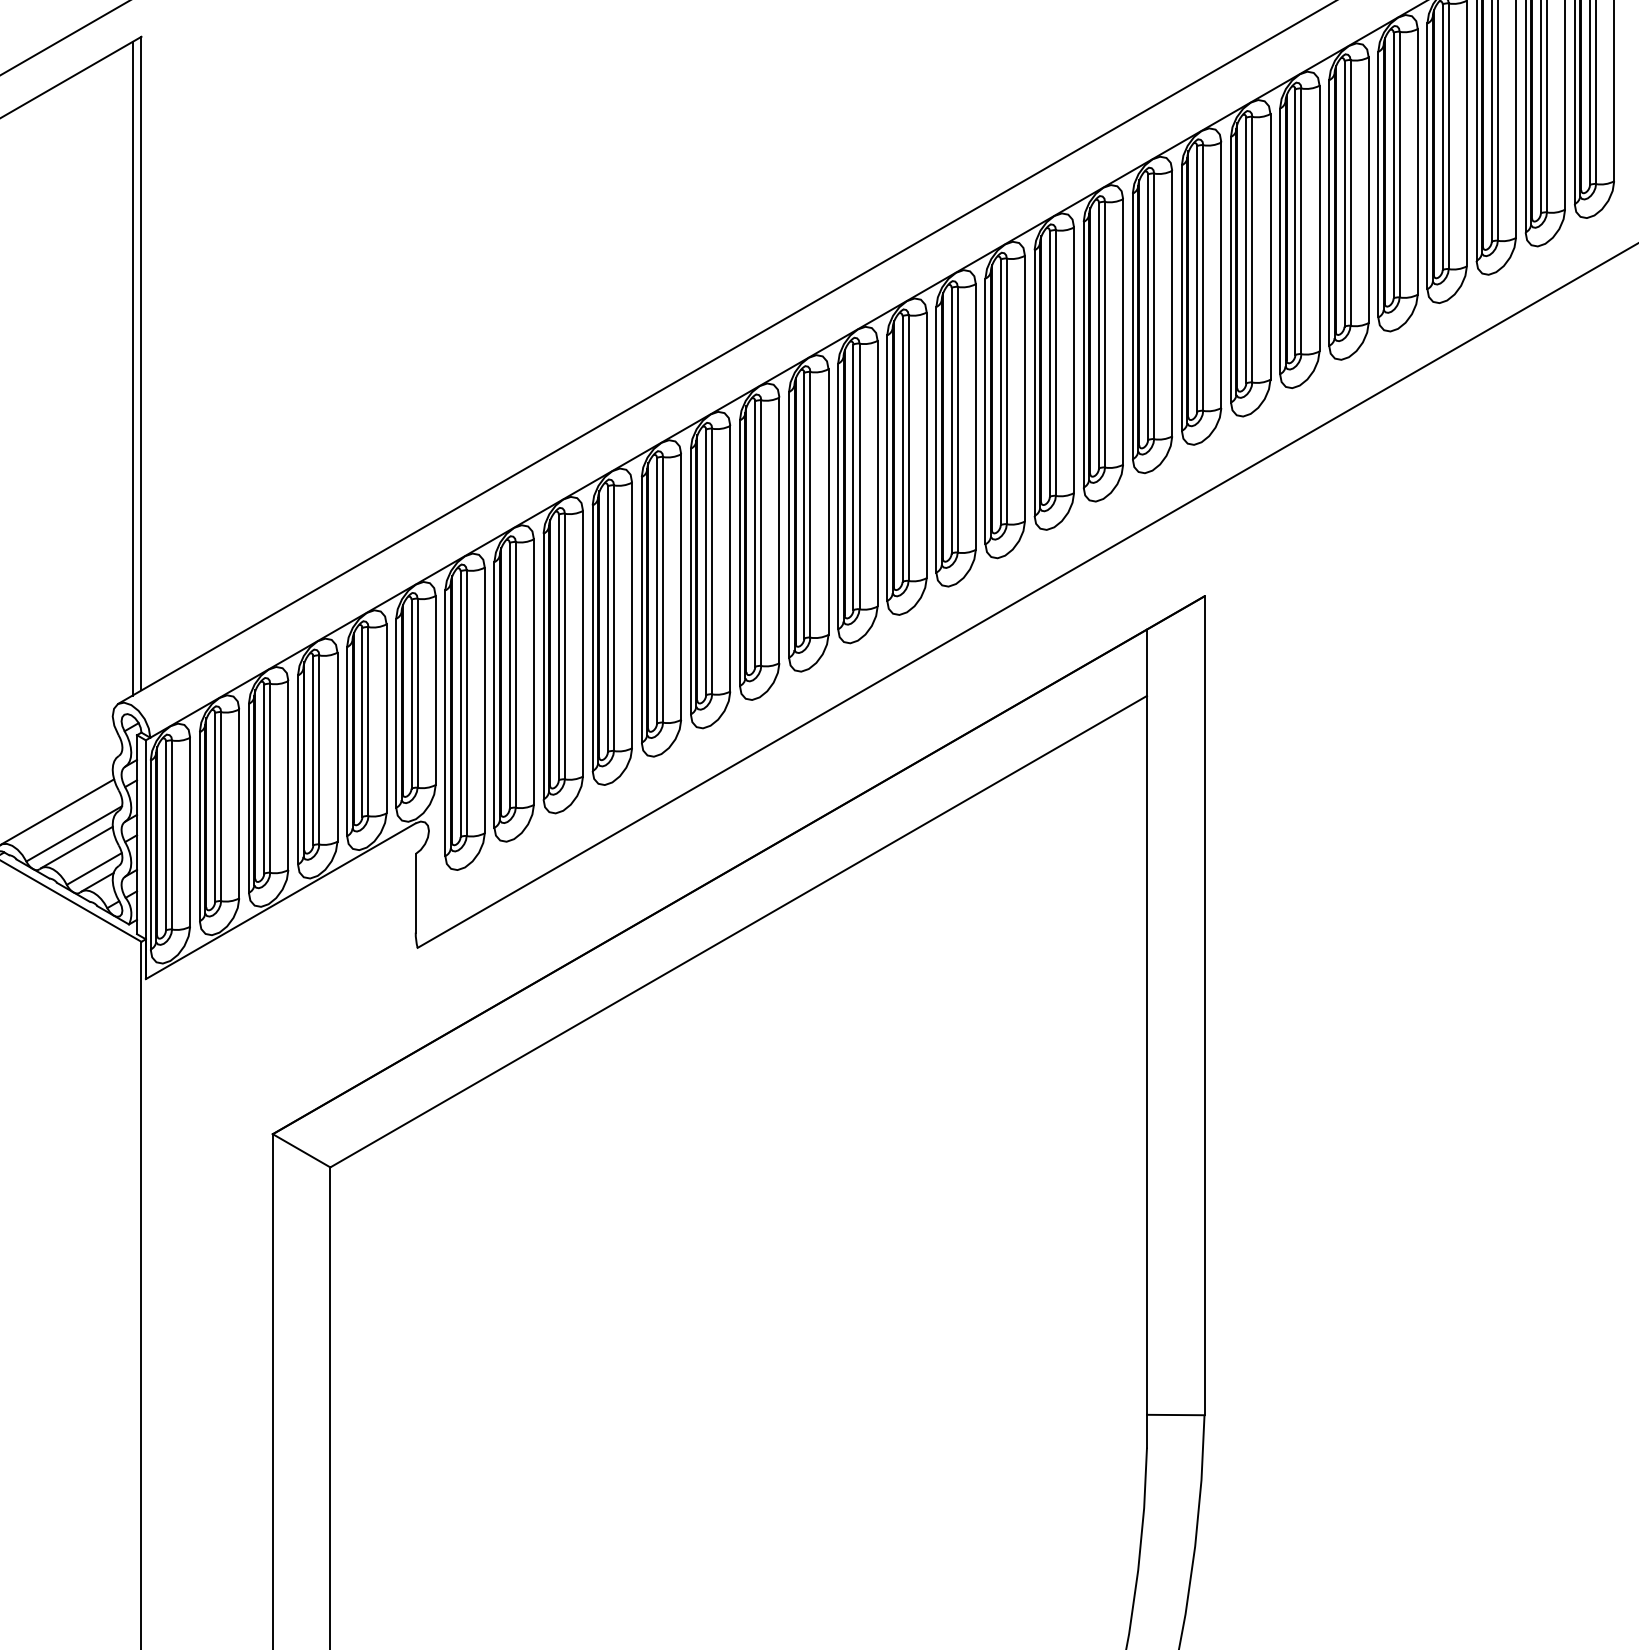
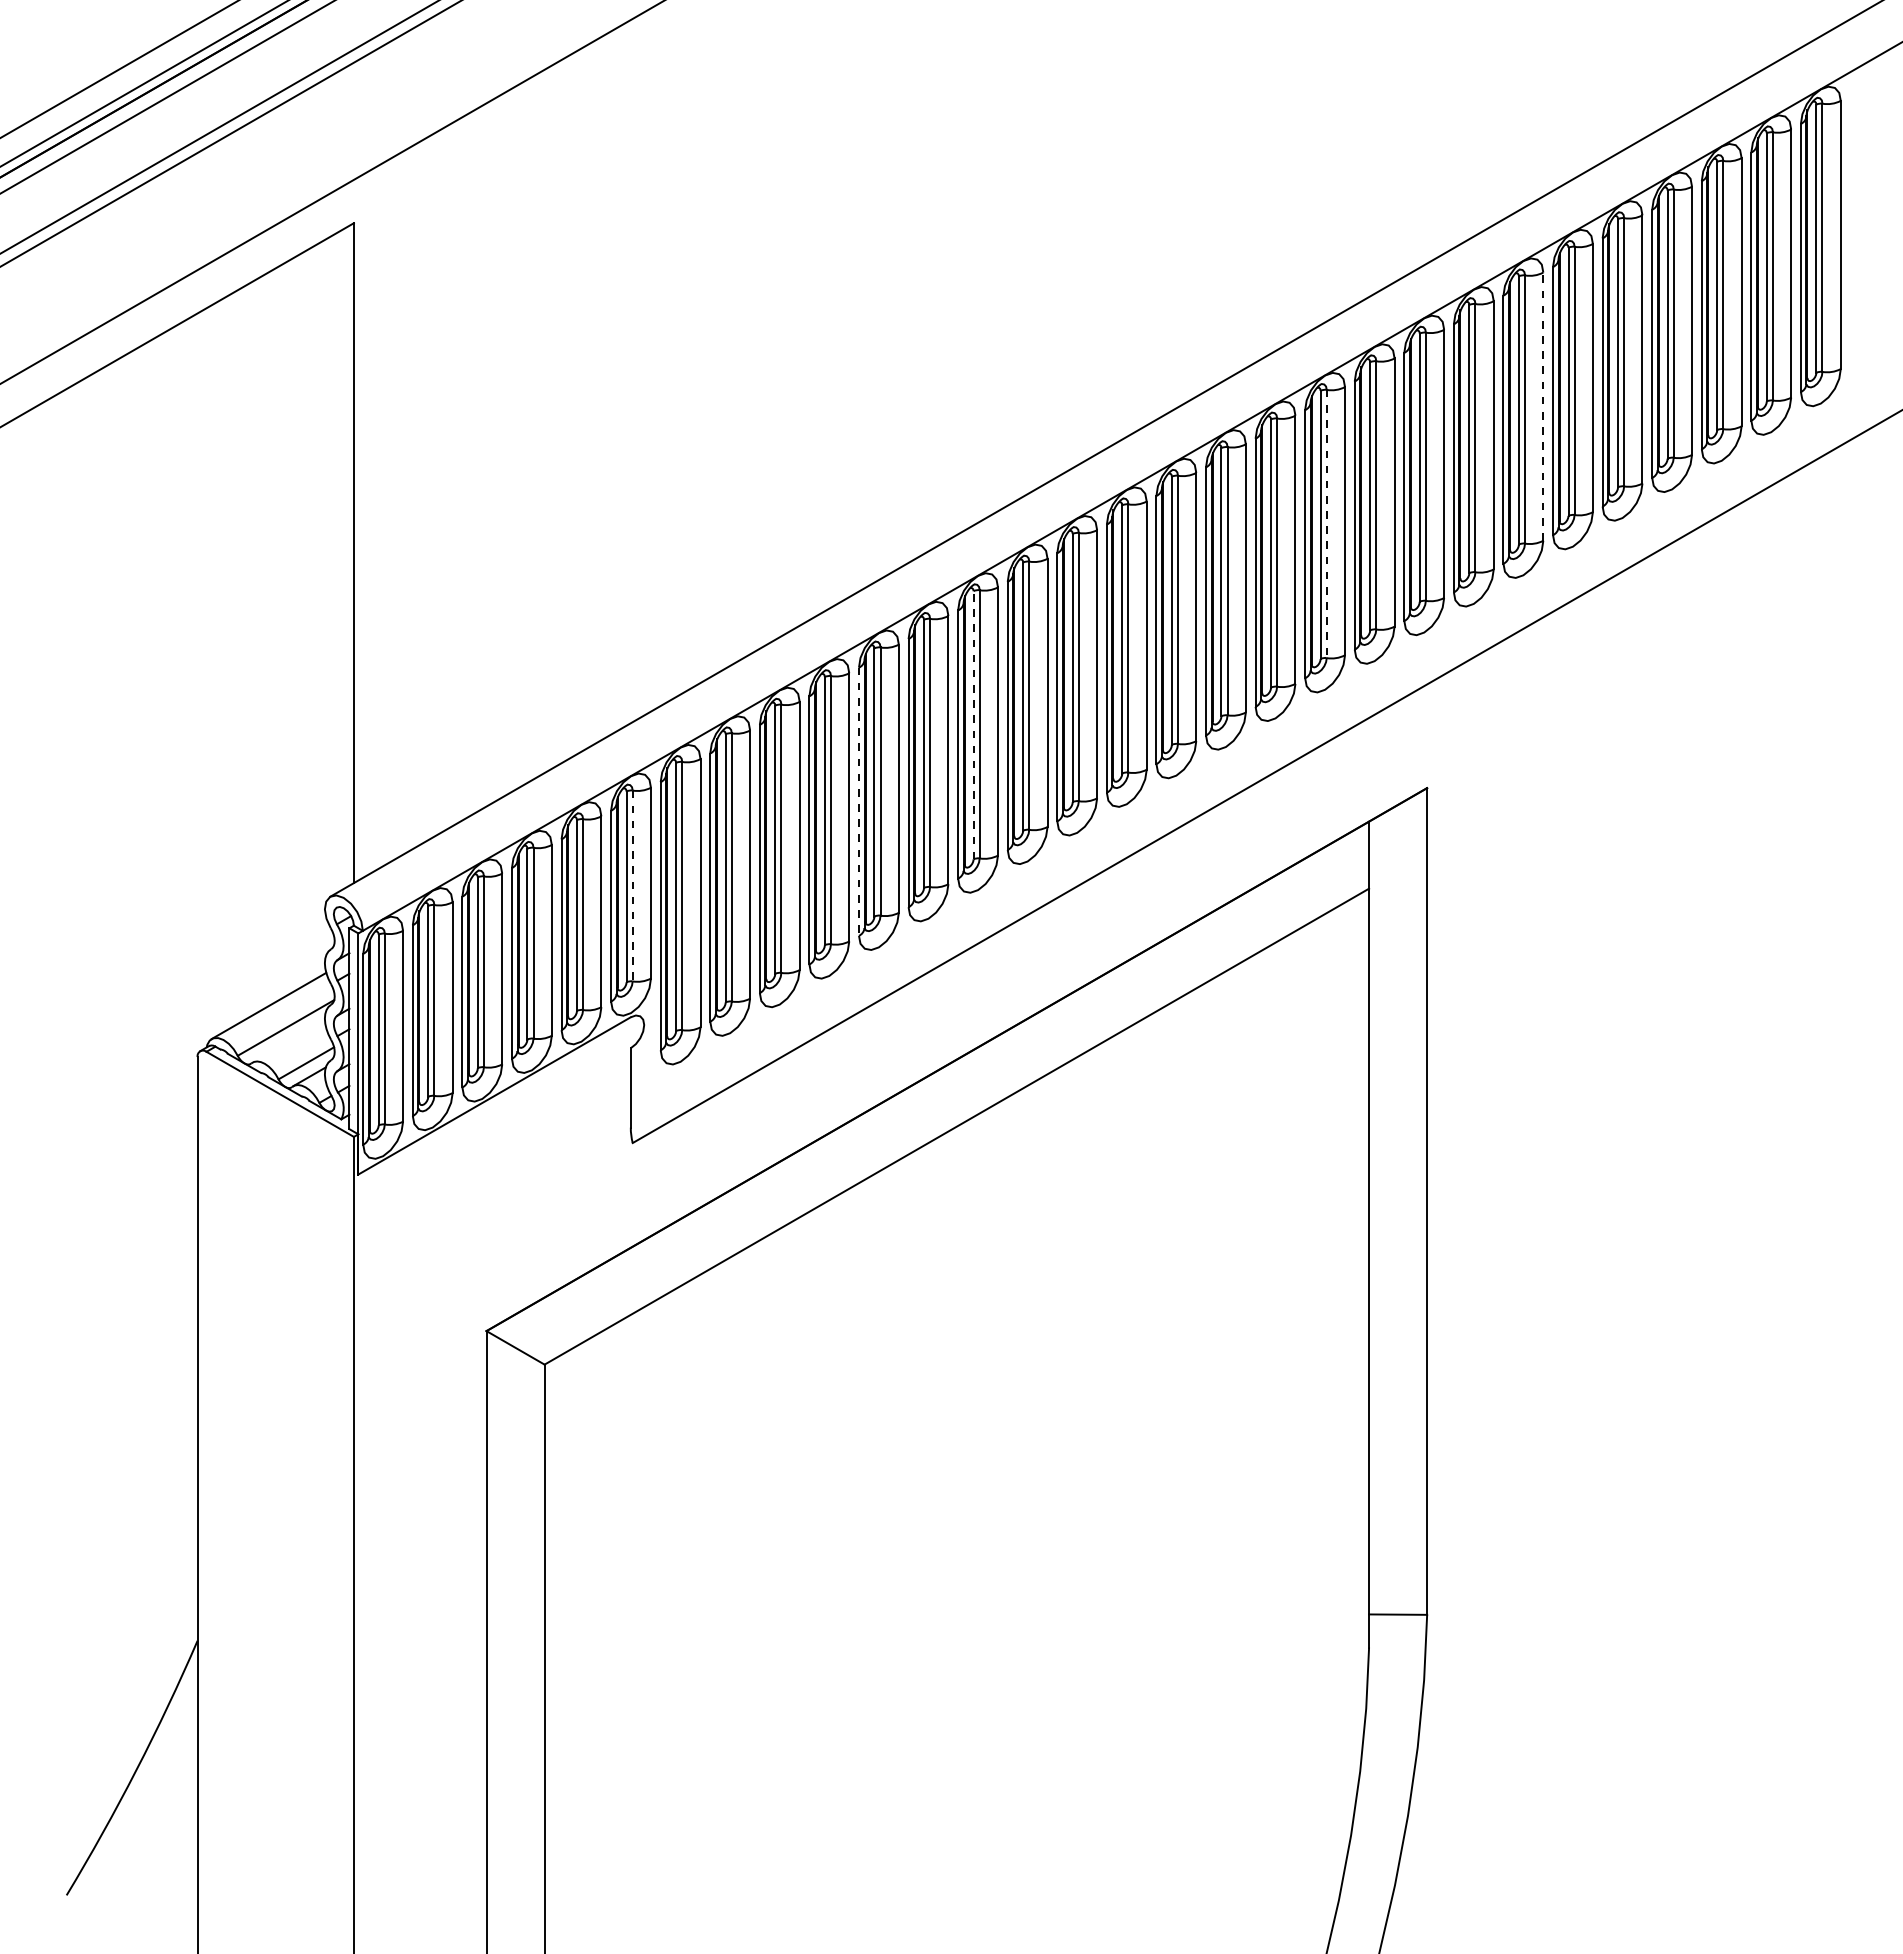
line: (1319, 218) -> (1543, 406), solid -> dashed
line: (1104, 335) -> (1326, 524), solid -> dashed
line: (132, 368) -> (344, 558), removed
line: (755, 533) -> (973, 724), solid -> dashed
line: (641, 610) -> (858, 802), solid -> dashed
line: (417, 693) -> (632, 886), solid -> dashed
line: (76, 847) -> (288, 1041), removed

